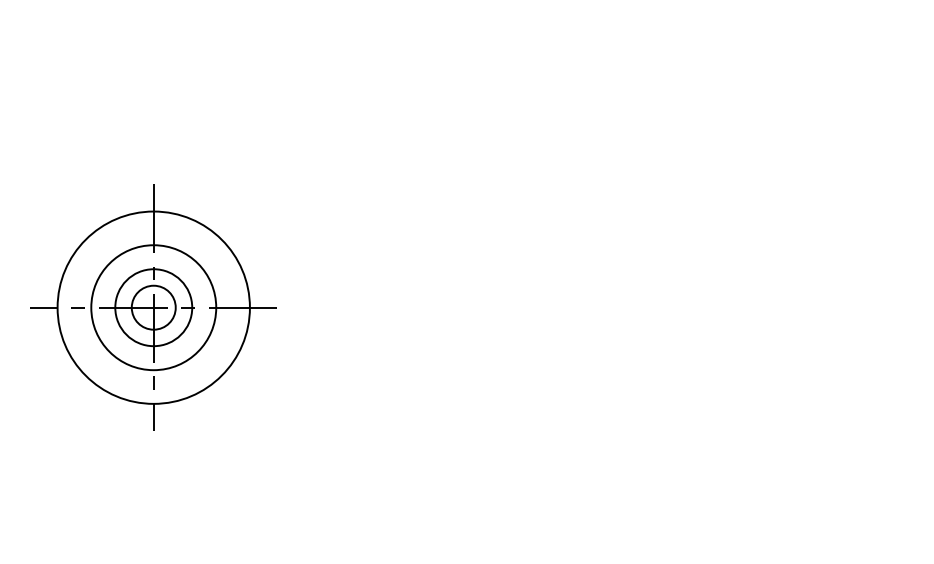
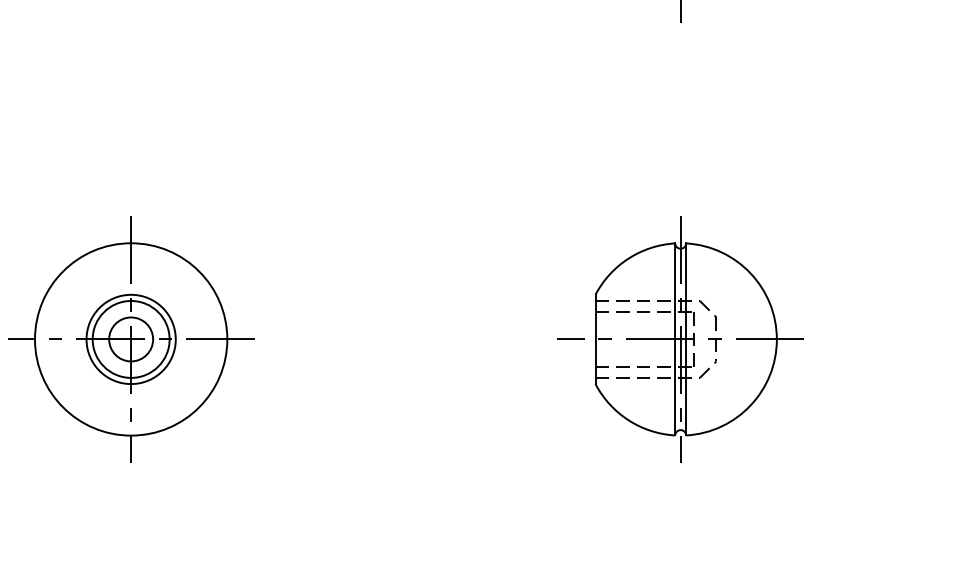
circle: (153, 307) -> (130, 339), size x0.71
part: (703, 307) -> (680, 339), added

